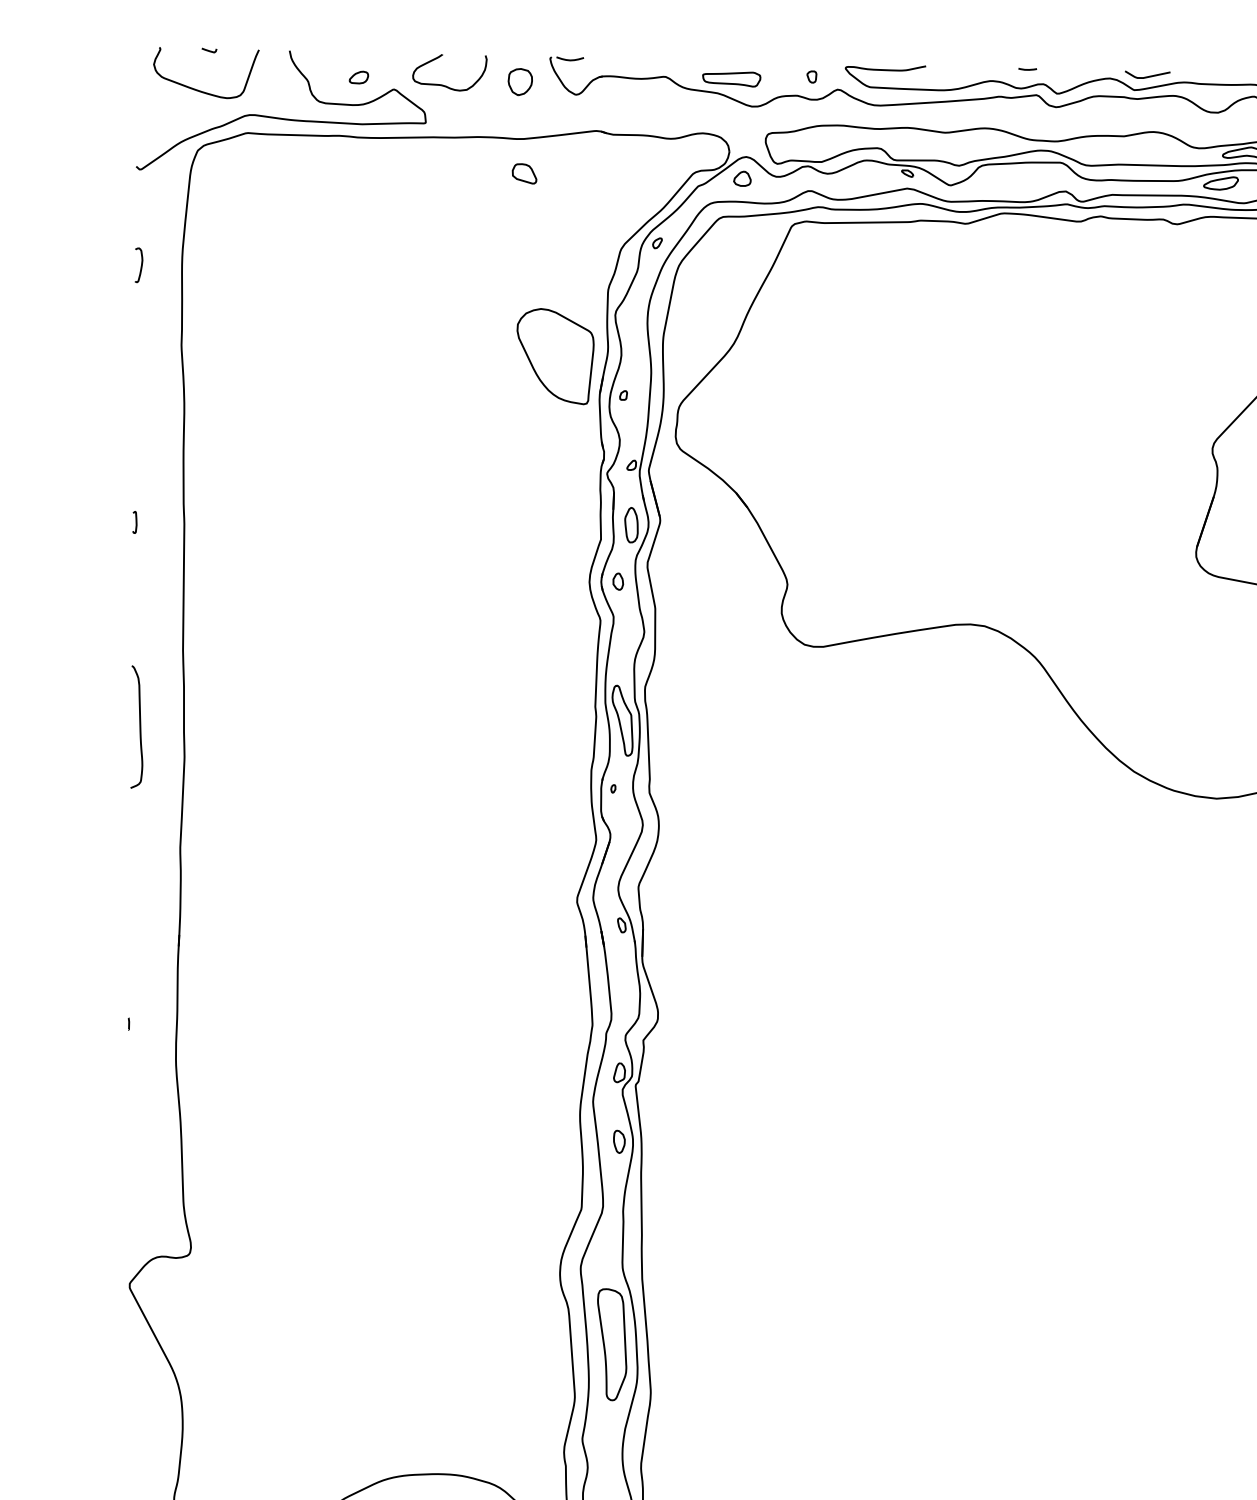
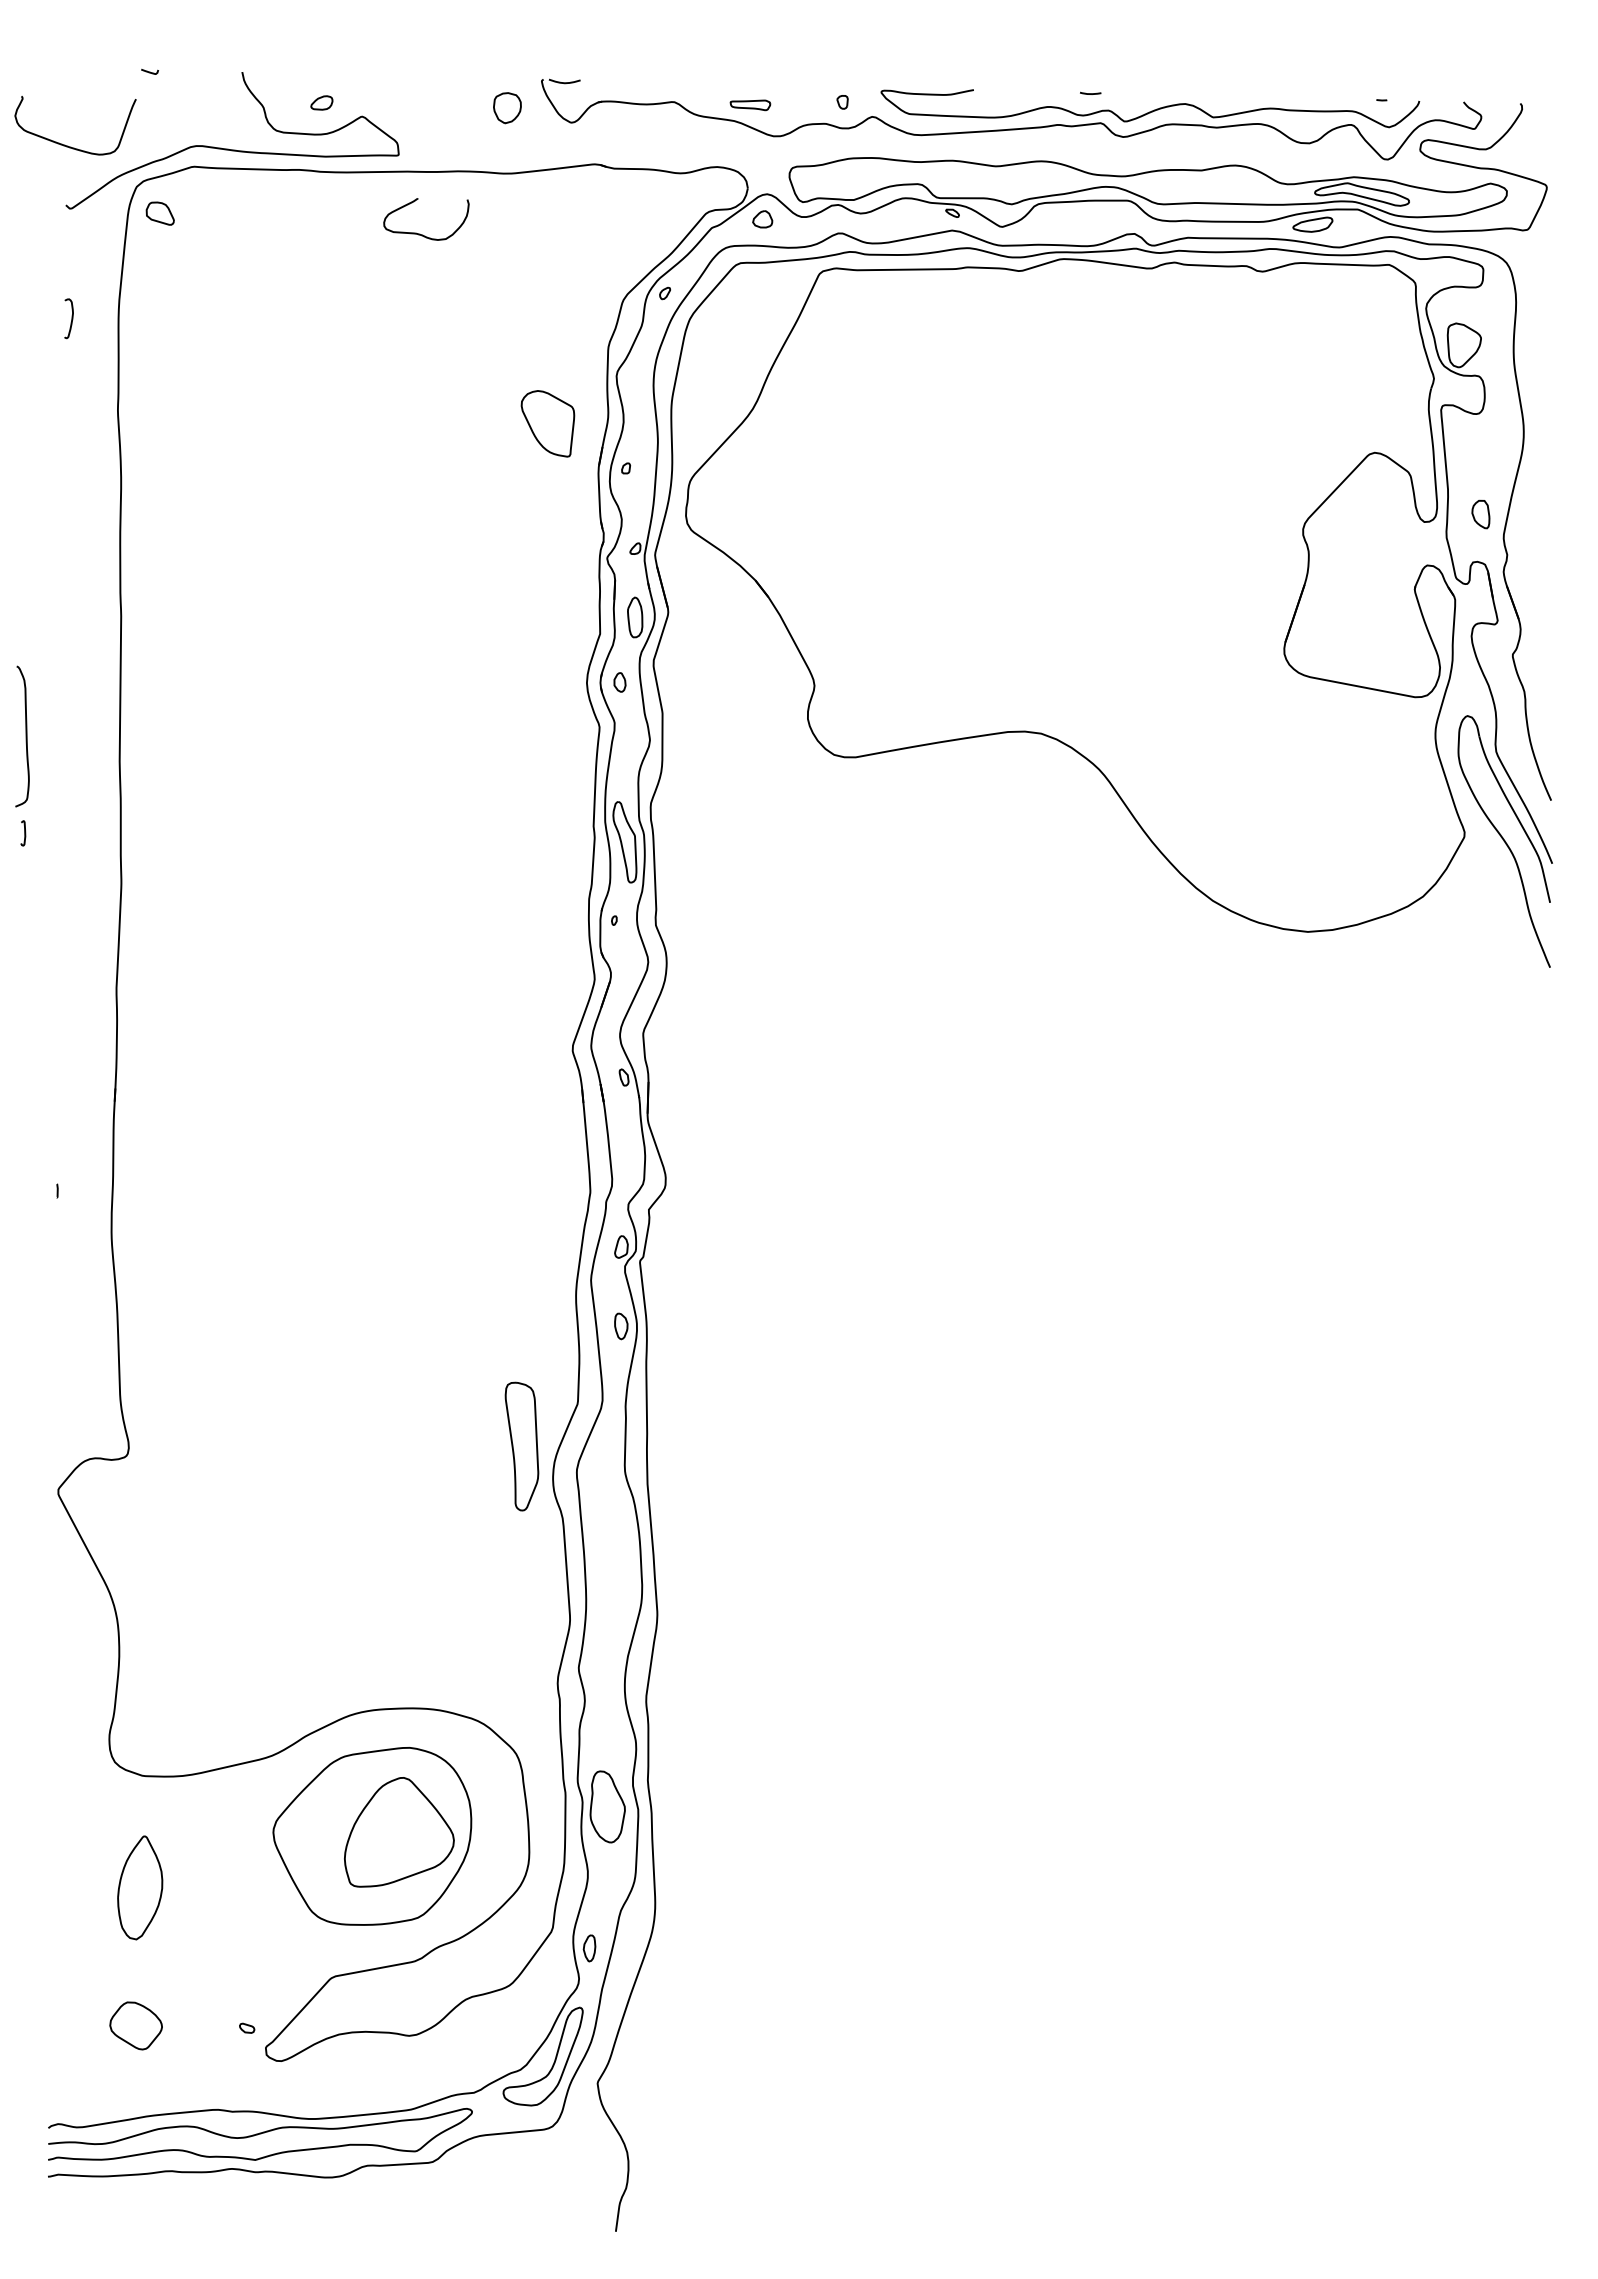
curve: (1147, 76) -> (1228, 101), removed
part: (731, 79) -> (750, 105), size x0.6
curve: (444, 85) -> (420, 233), moved
curve: (202, 91) -> (71, 146), moved
part: (523, 173) -> (159, 213), moved
part: (555, 356) -> (547, 423), size x0.6
curve: (135, 522) -> (24, 833), moved
curve: (139, 726) -> (25, 736), moved
part: (611, 1344) -> (521, 1446), moved

